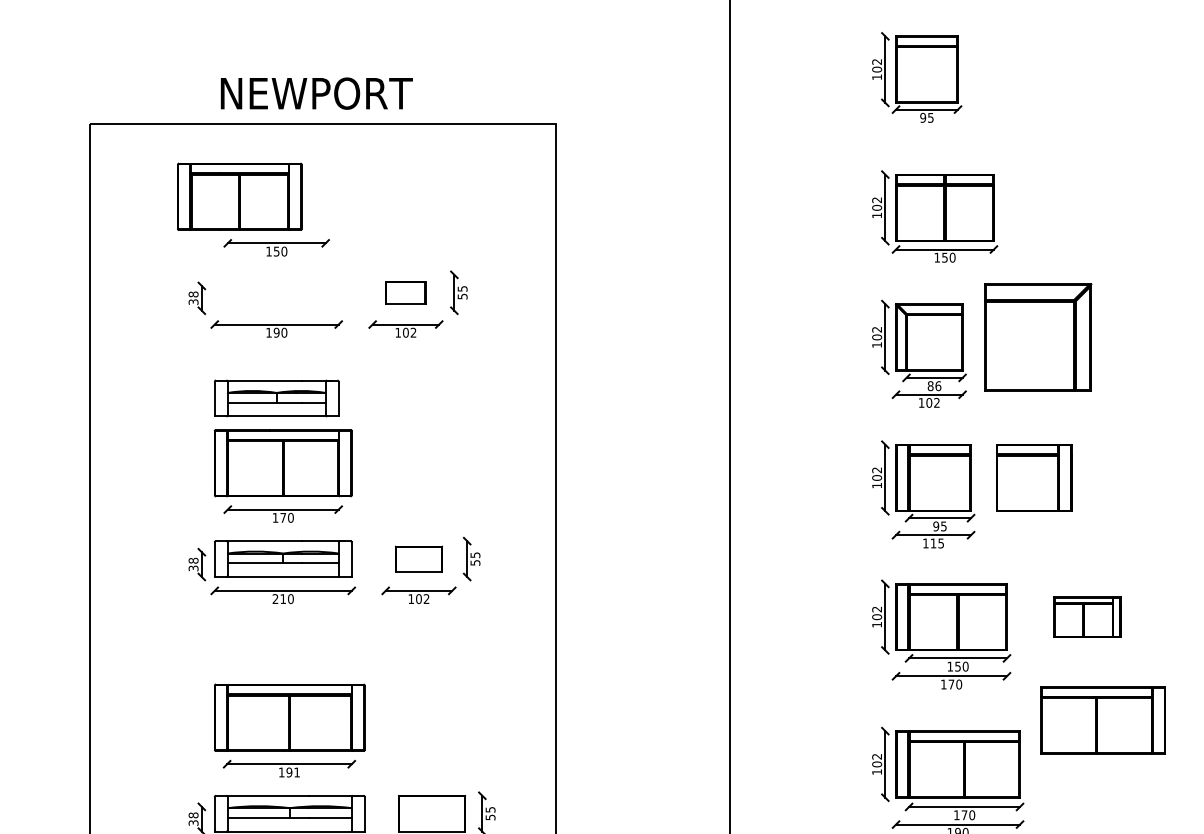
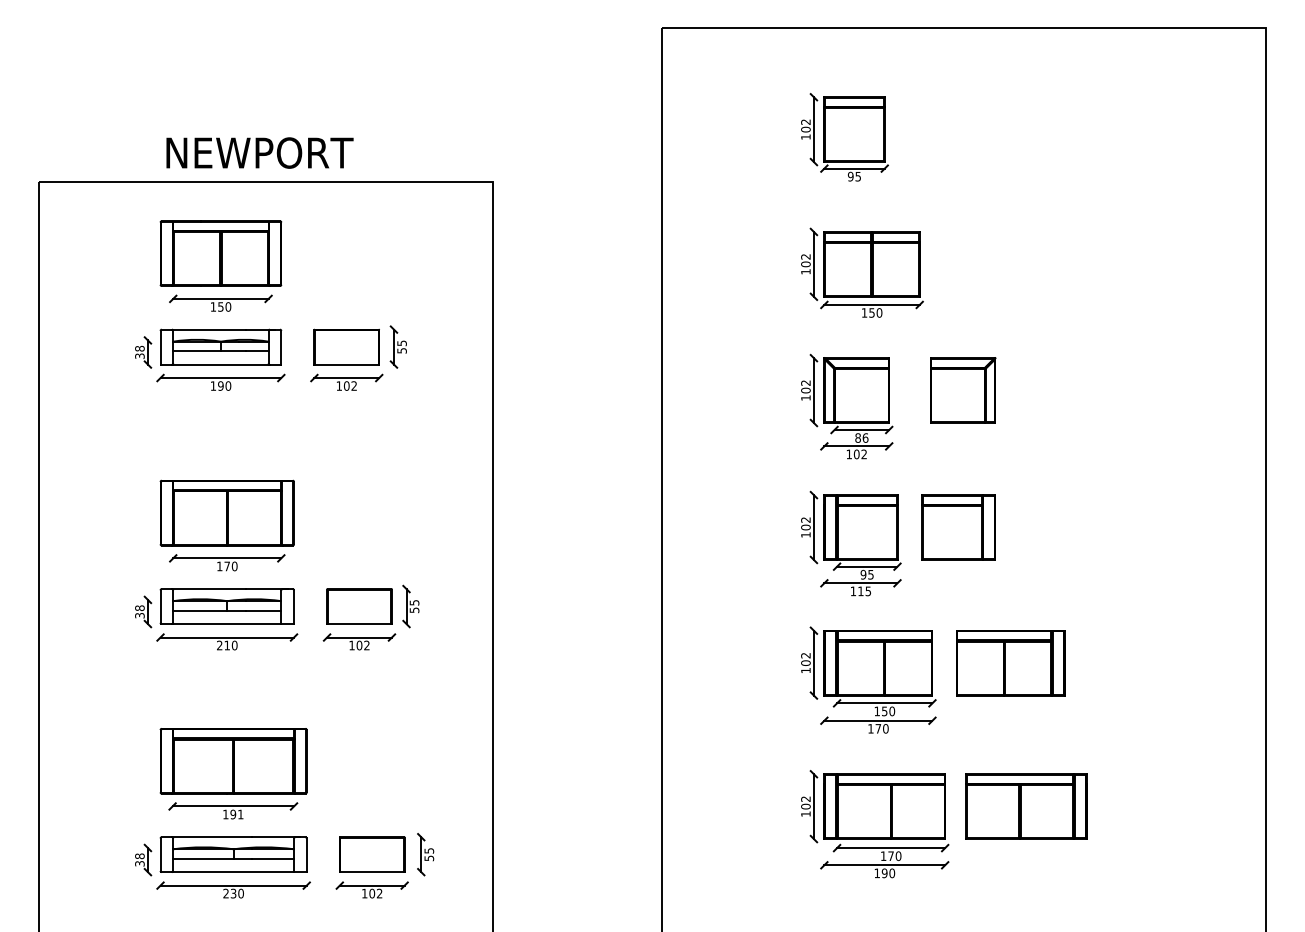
part: (239, 196) -> (220, 253), moved
part: (405, 292) -> (346, 346), size x1.67
part: (1038, 337) -> (963, 390), size x0.62
part: (276, 397) -> (220, 346), moved
part: (418, 559) -> (359, 606), size x1.43
part: (1087, 617) -> (1010, 663), size x1.67
part: (1103, 720) -> (1026, 806), moved

